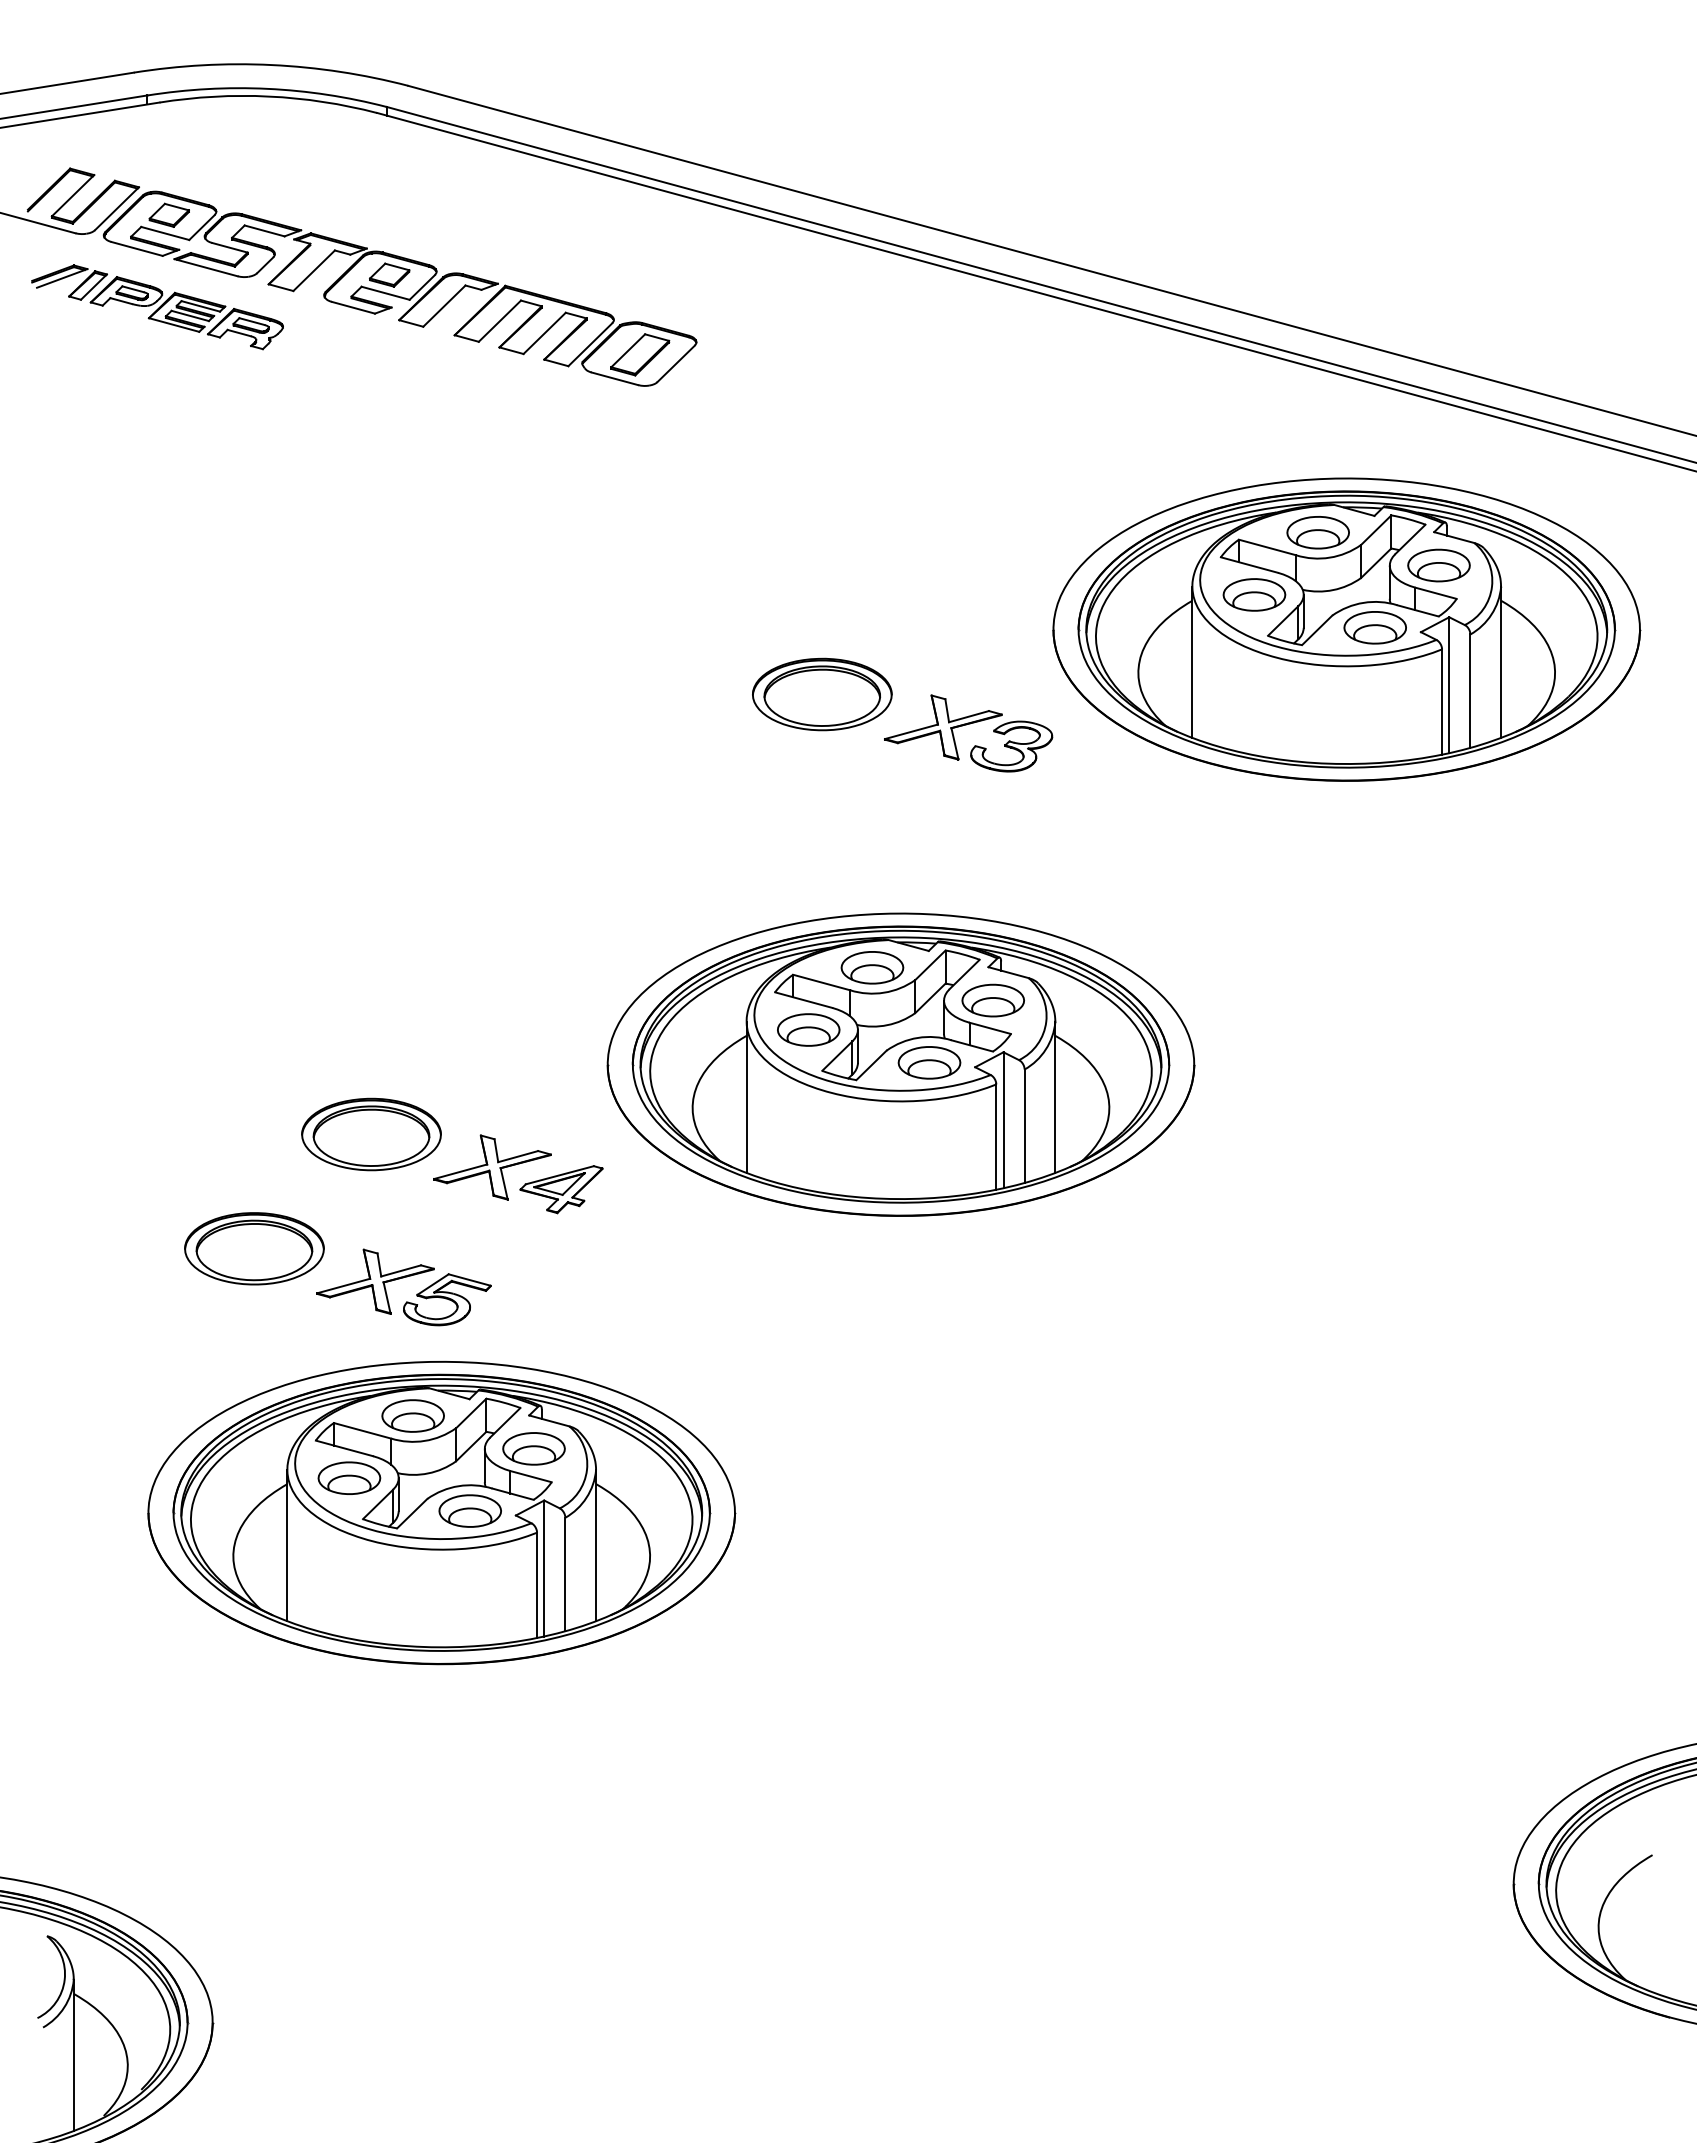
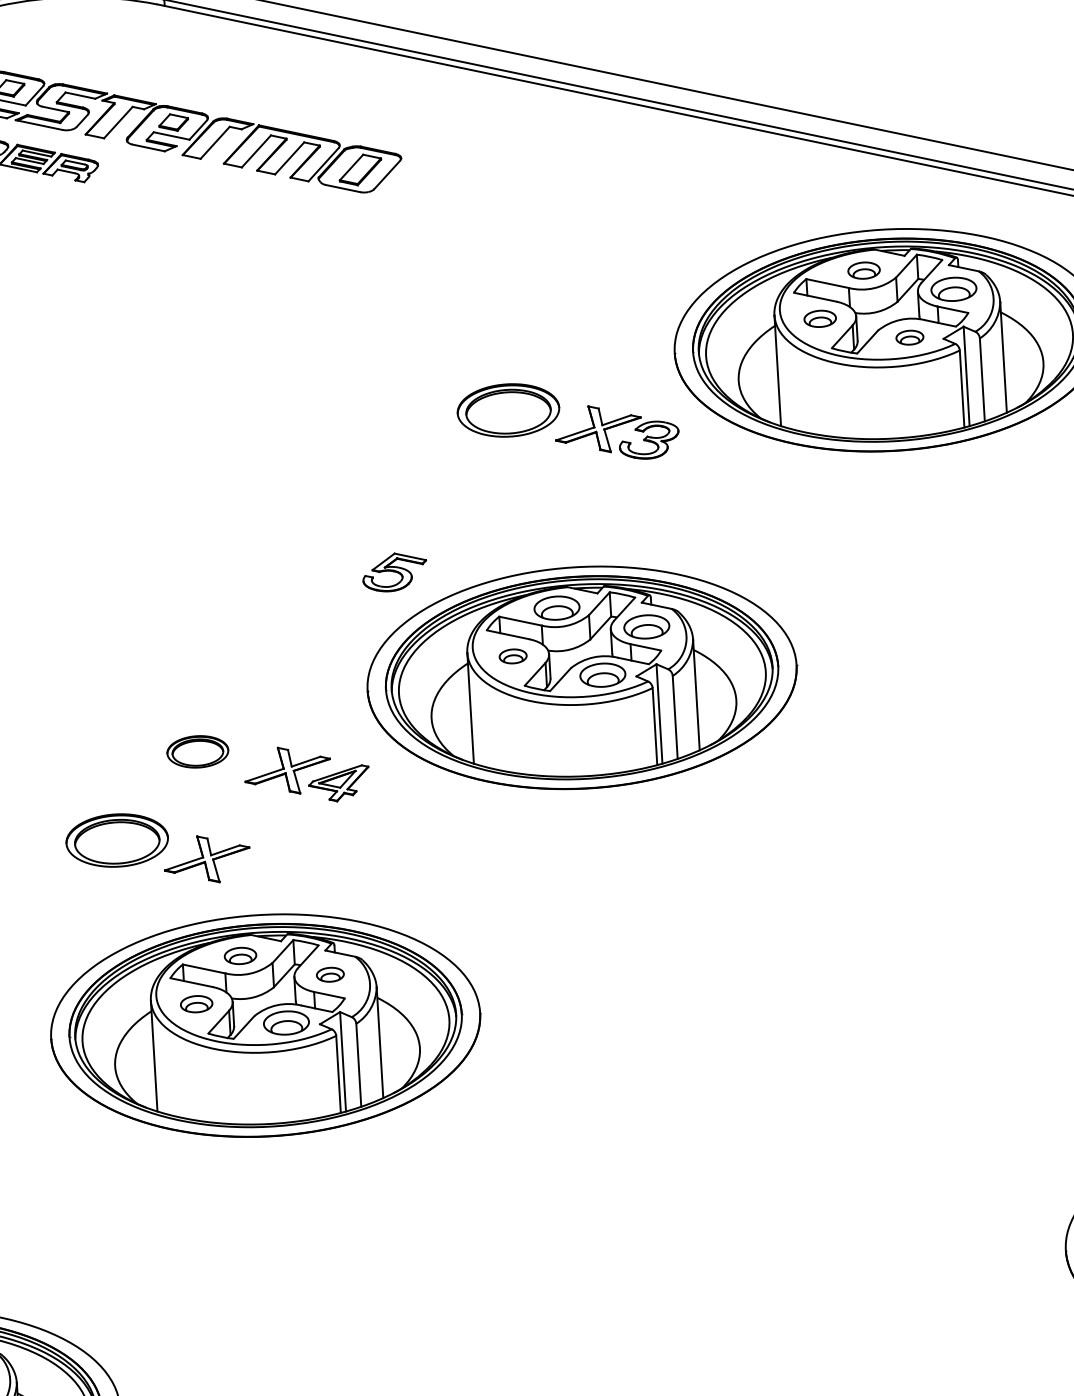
part: (1317, 532) -> (863, 270), size x0.7
part: (1254, 594) -> (820, 318), size x0.7
part: (1374, 627) -> (909, 337), size x0.6
part: (808, 1029) -> (512, 656), size x0.6
part: (371, 1134) -> (197, 751), size x0.6
part: (447, 1299) -> (394, 572), moved
part: (412, 1415) -> (240, 955), size x0.7
part: (533, 1448) -> (329, 974), size x0.6
part: (349, 1477) -> (196, 1003), size x0.7

